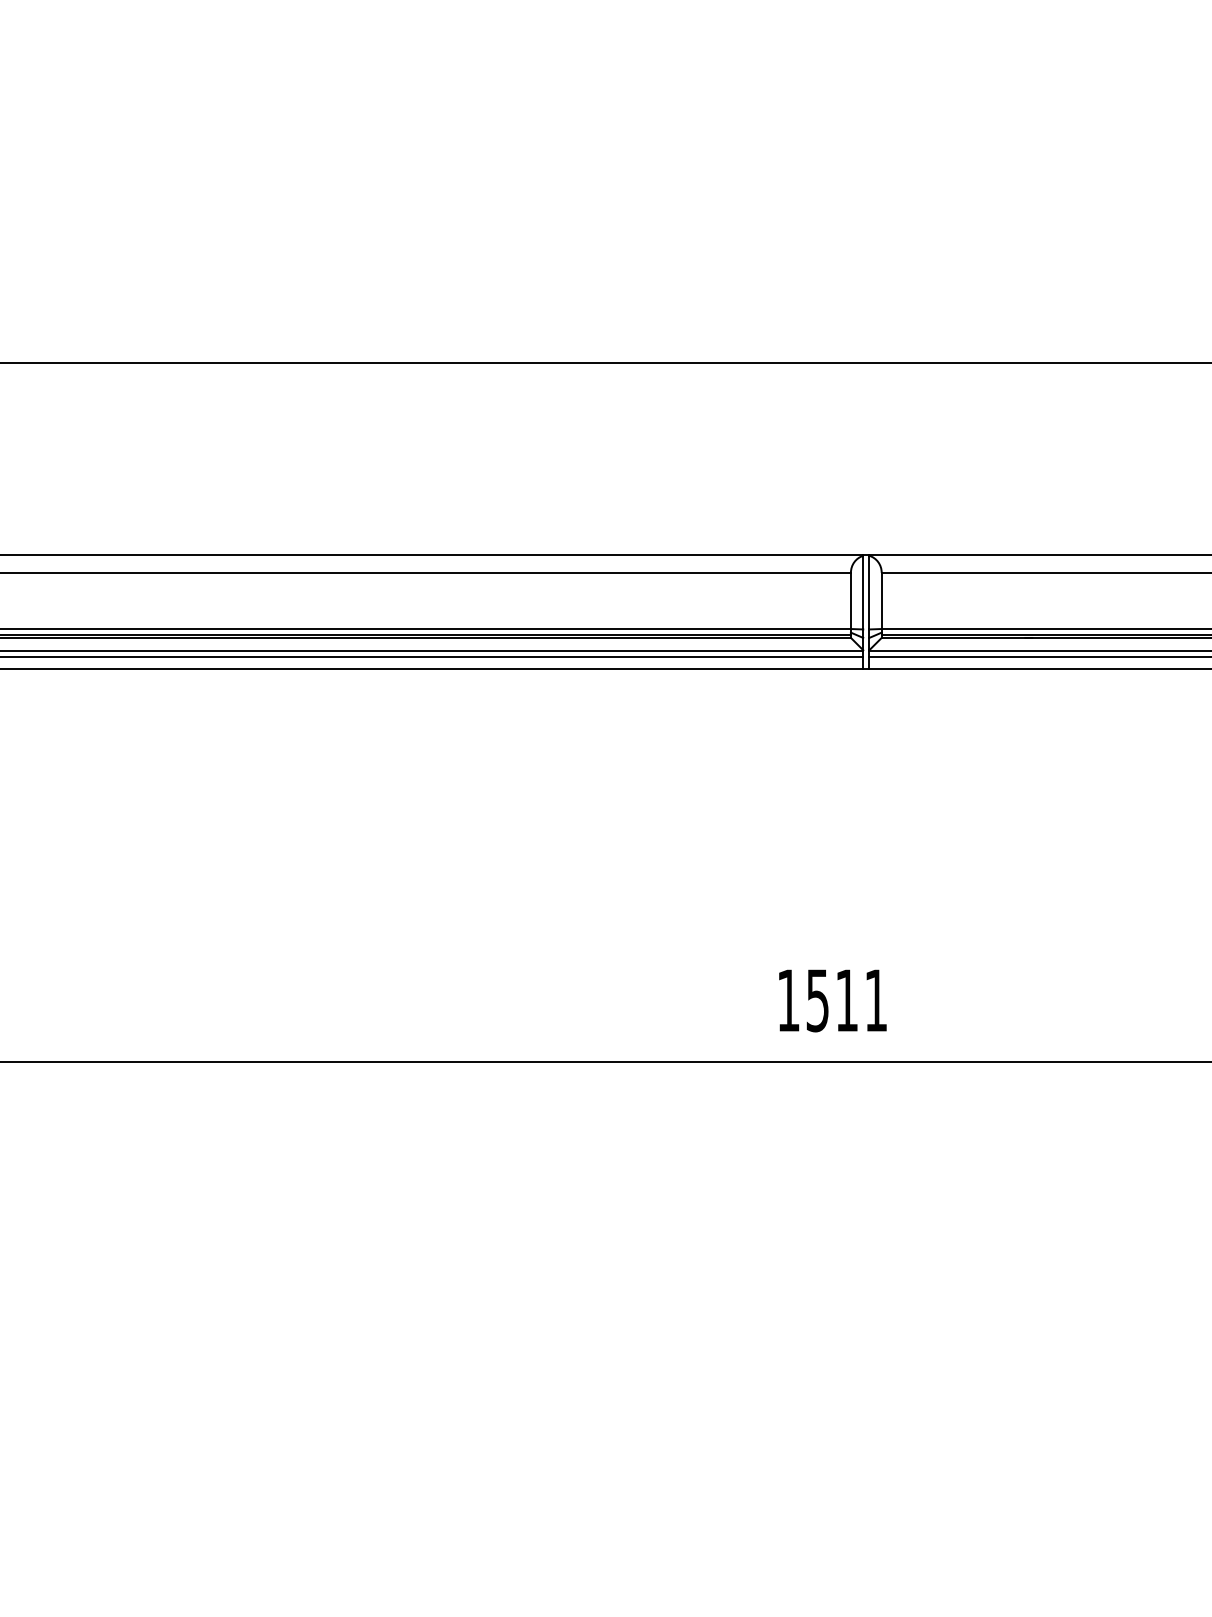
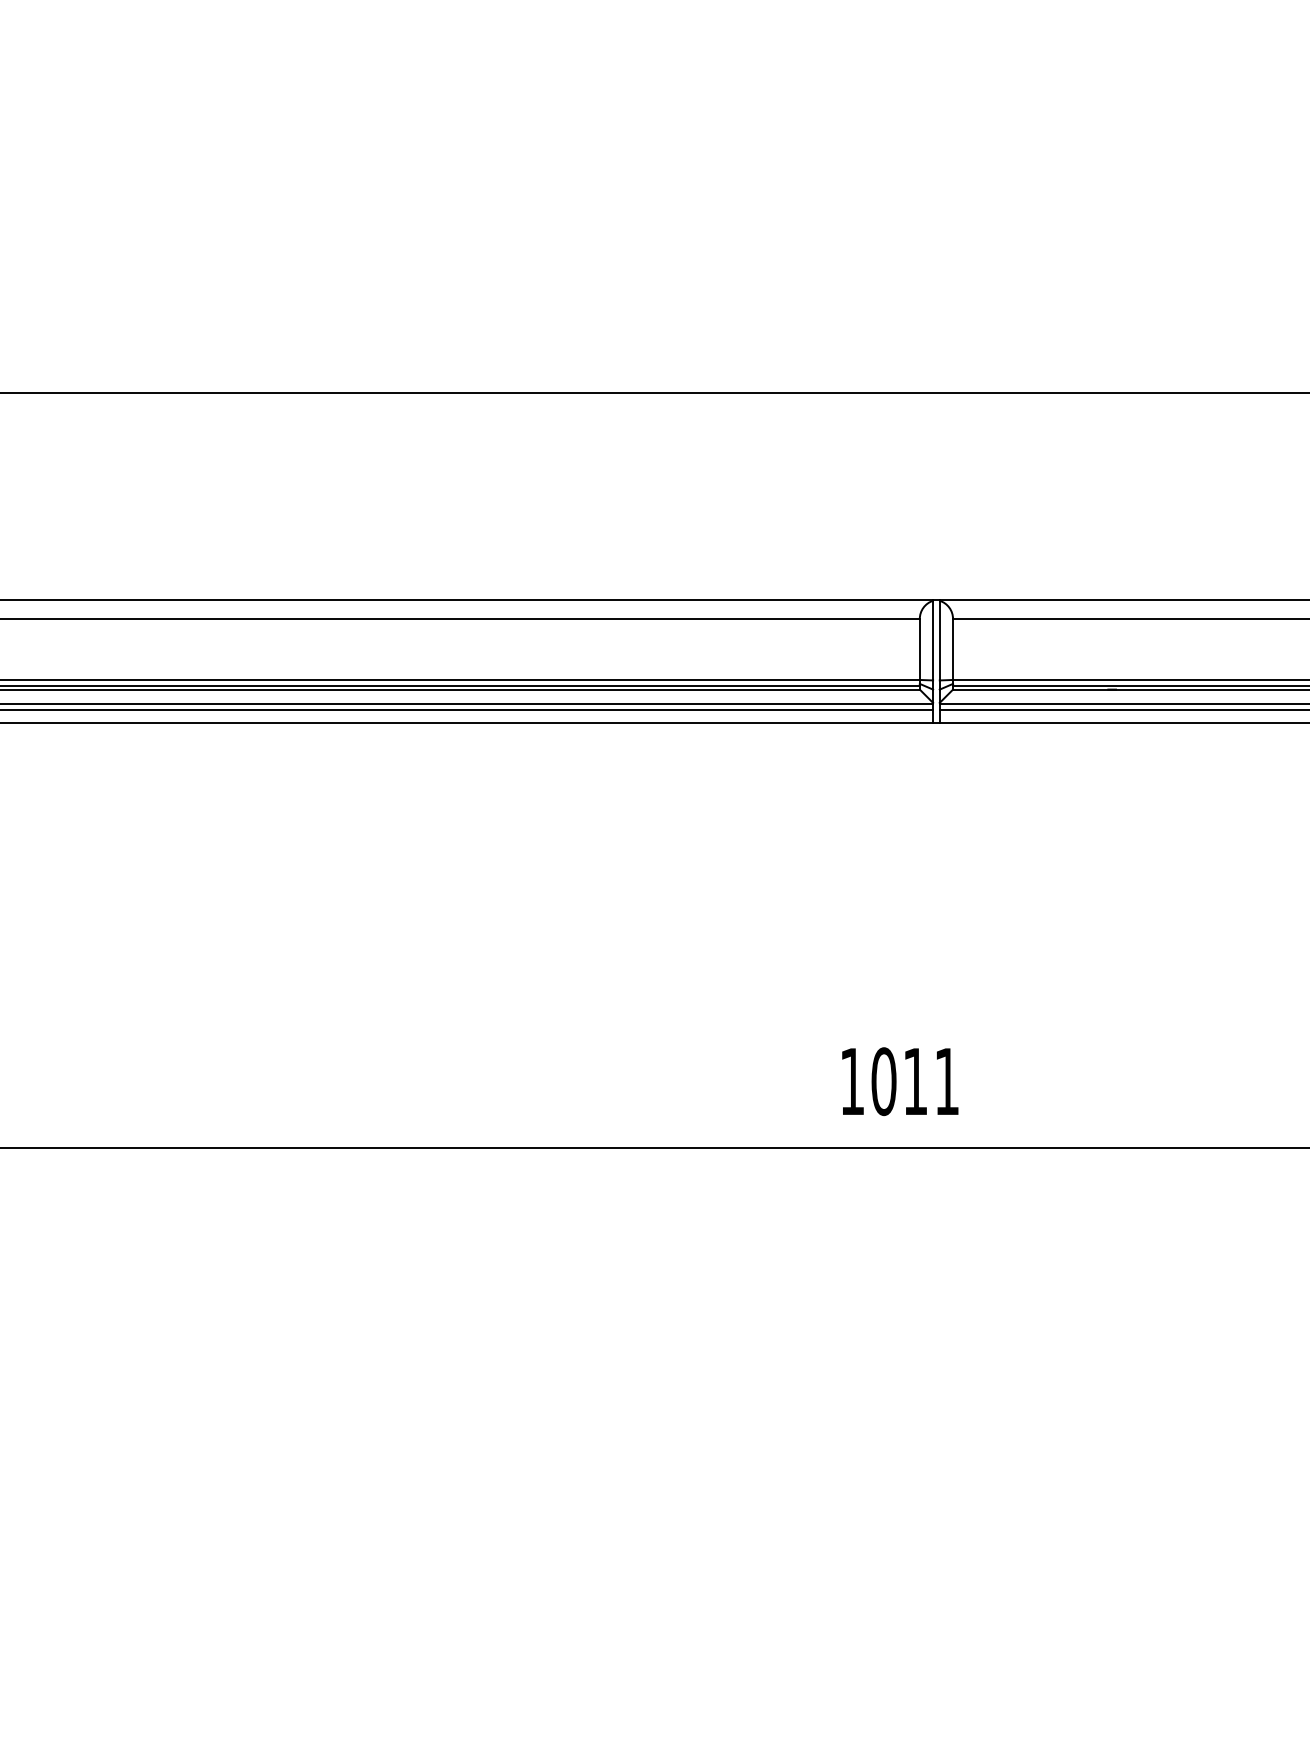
text: (817, 1000) -> (883, 1081), 1511 -> 1011

